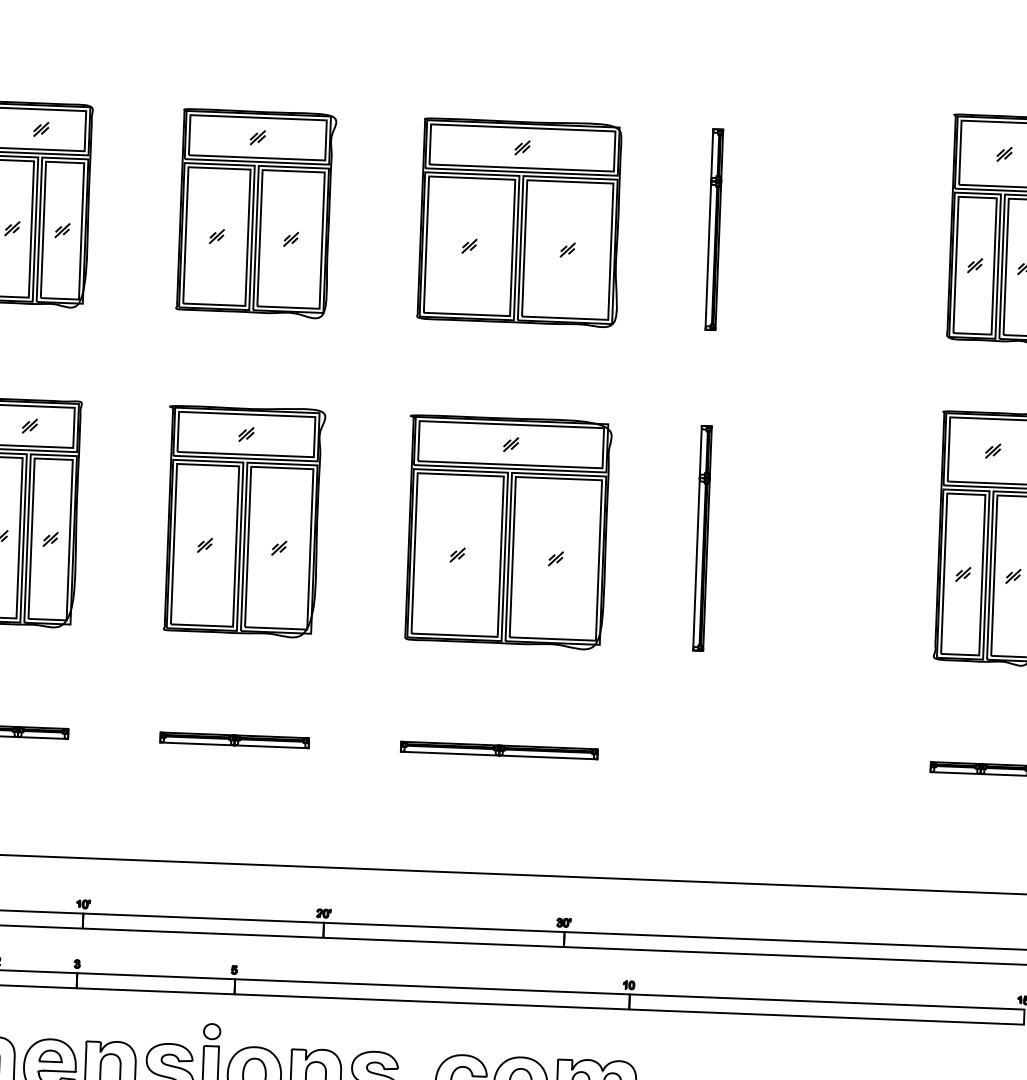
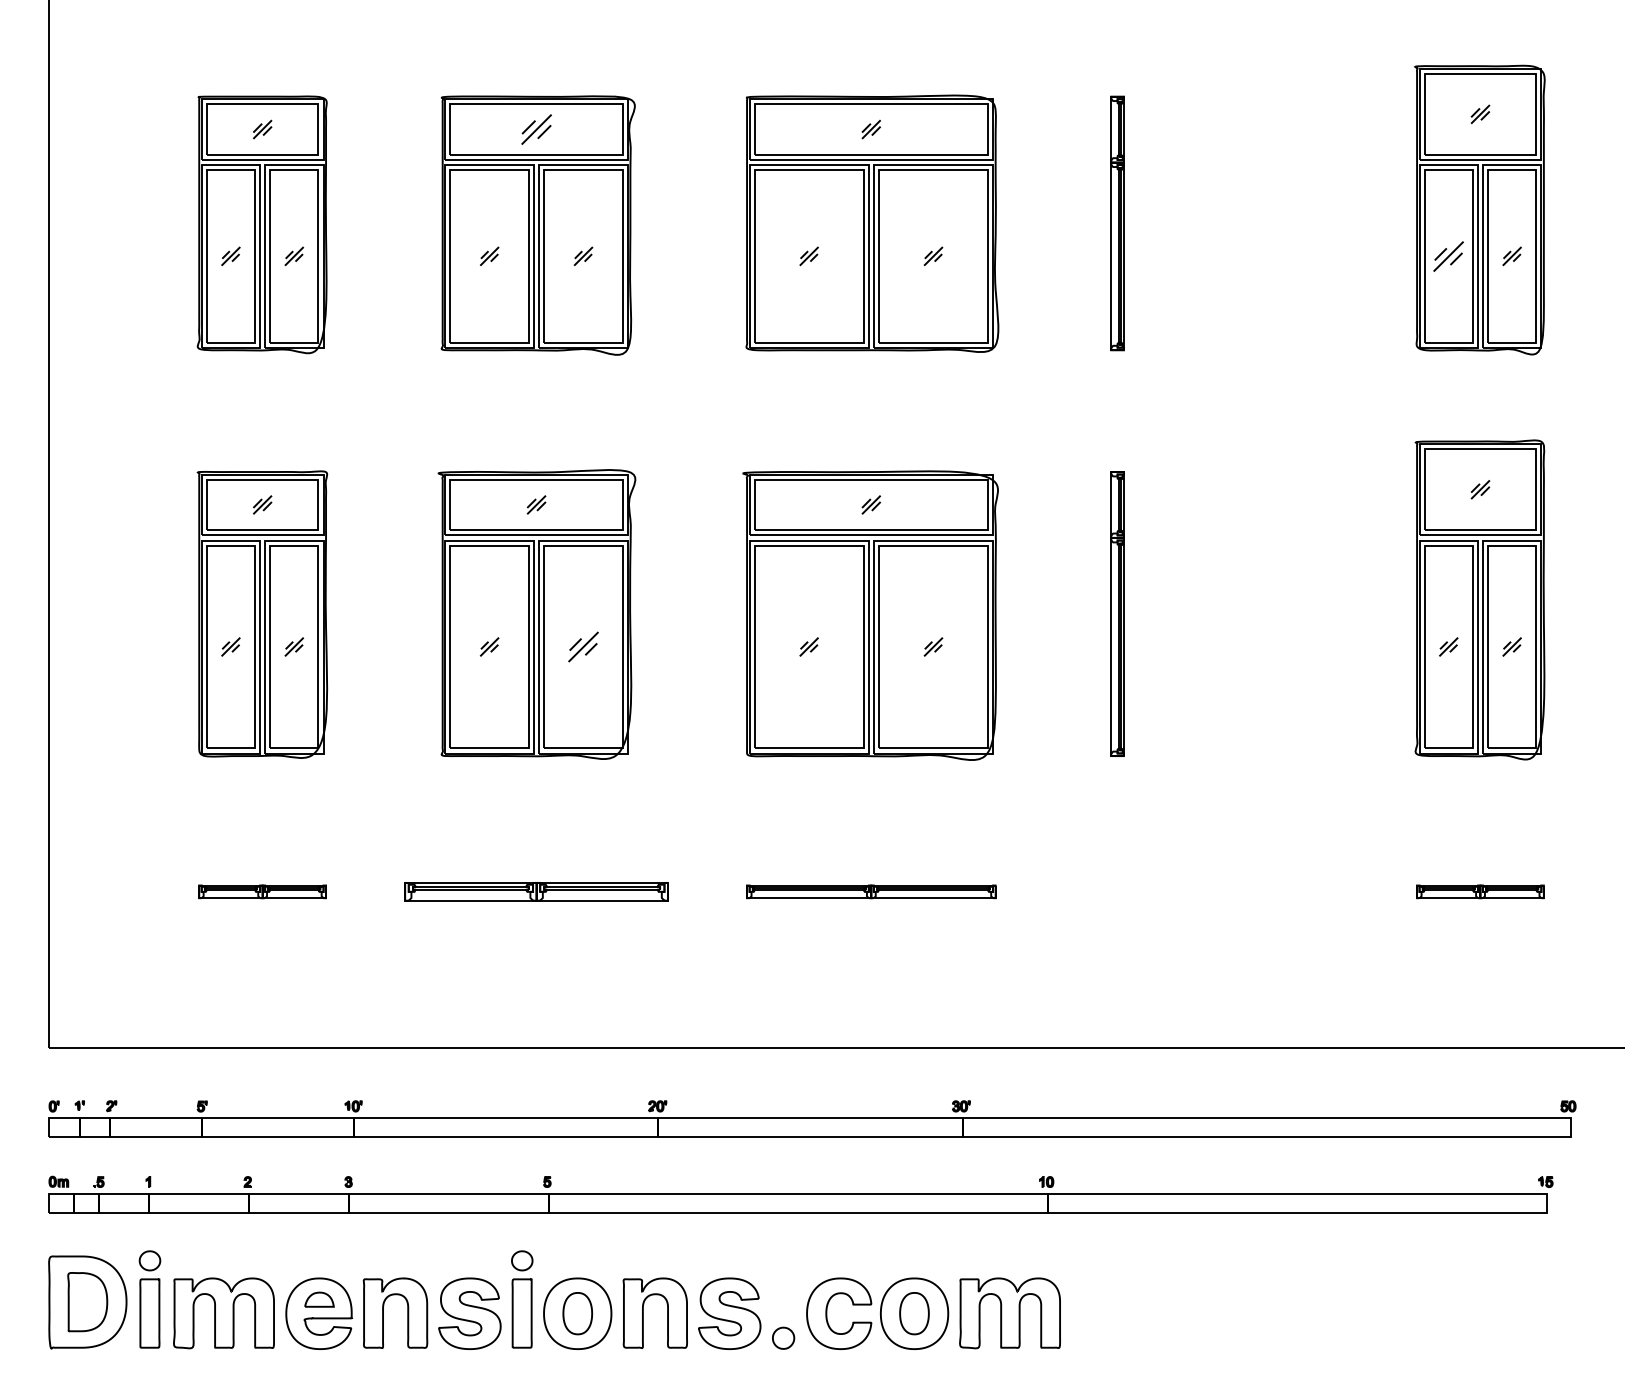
part: (257, 137) -> (536, 129), size x1.6
part: (974, 265) -> (1448, 255), size x1.6
part: (279, 547) -> (583, 646), size x1.6
part: (234, 740) -> (536, 891), size x1.4

